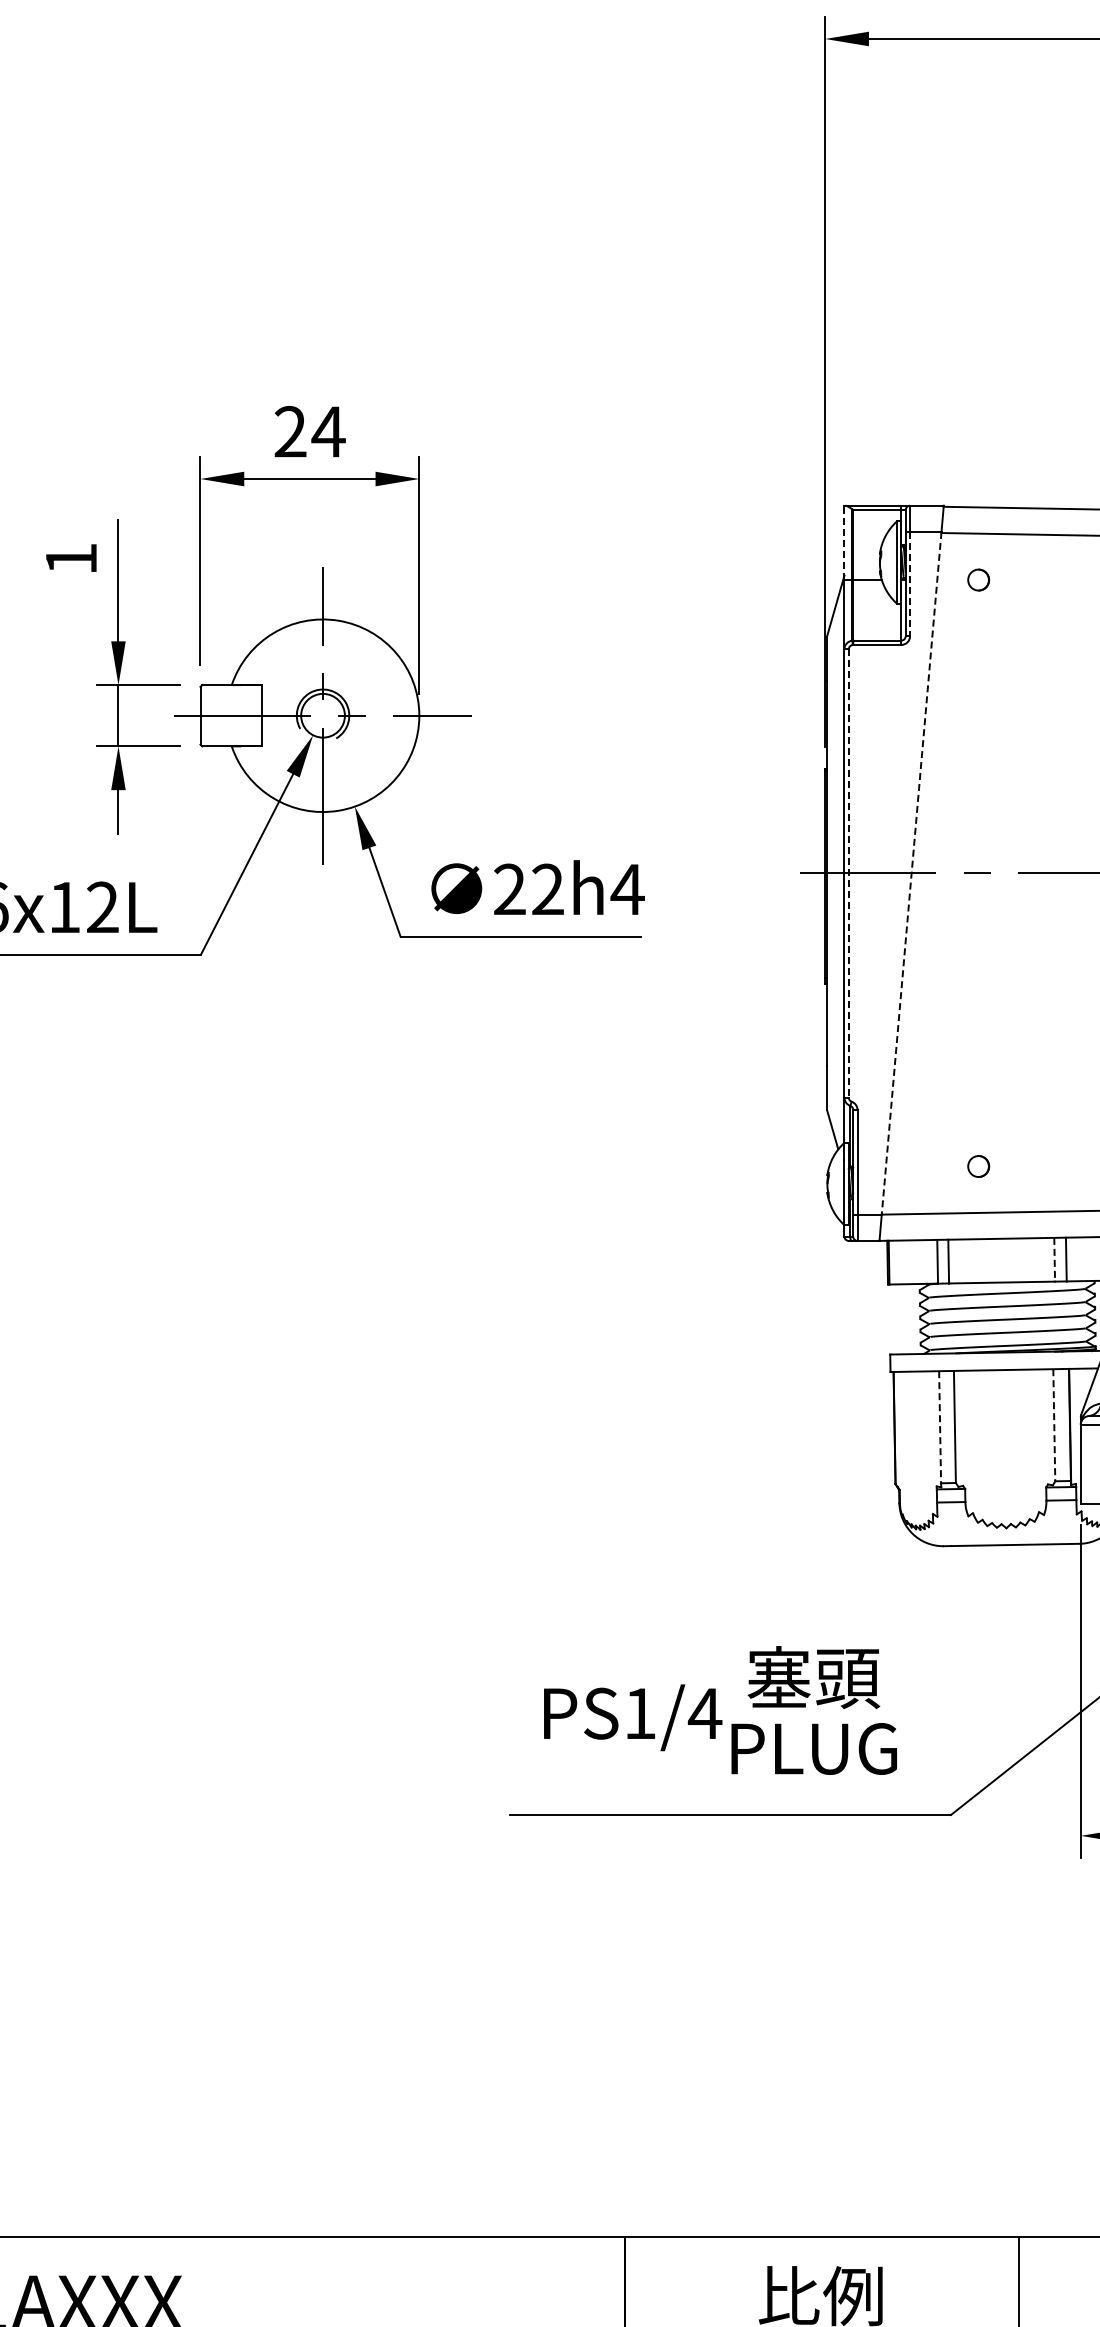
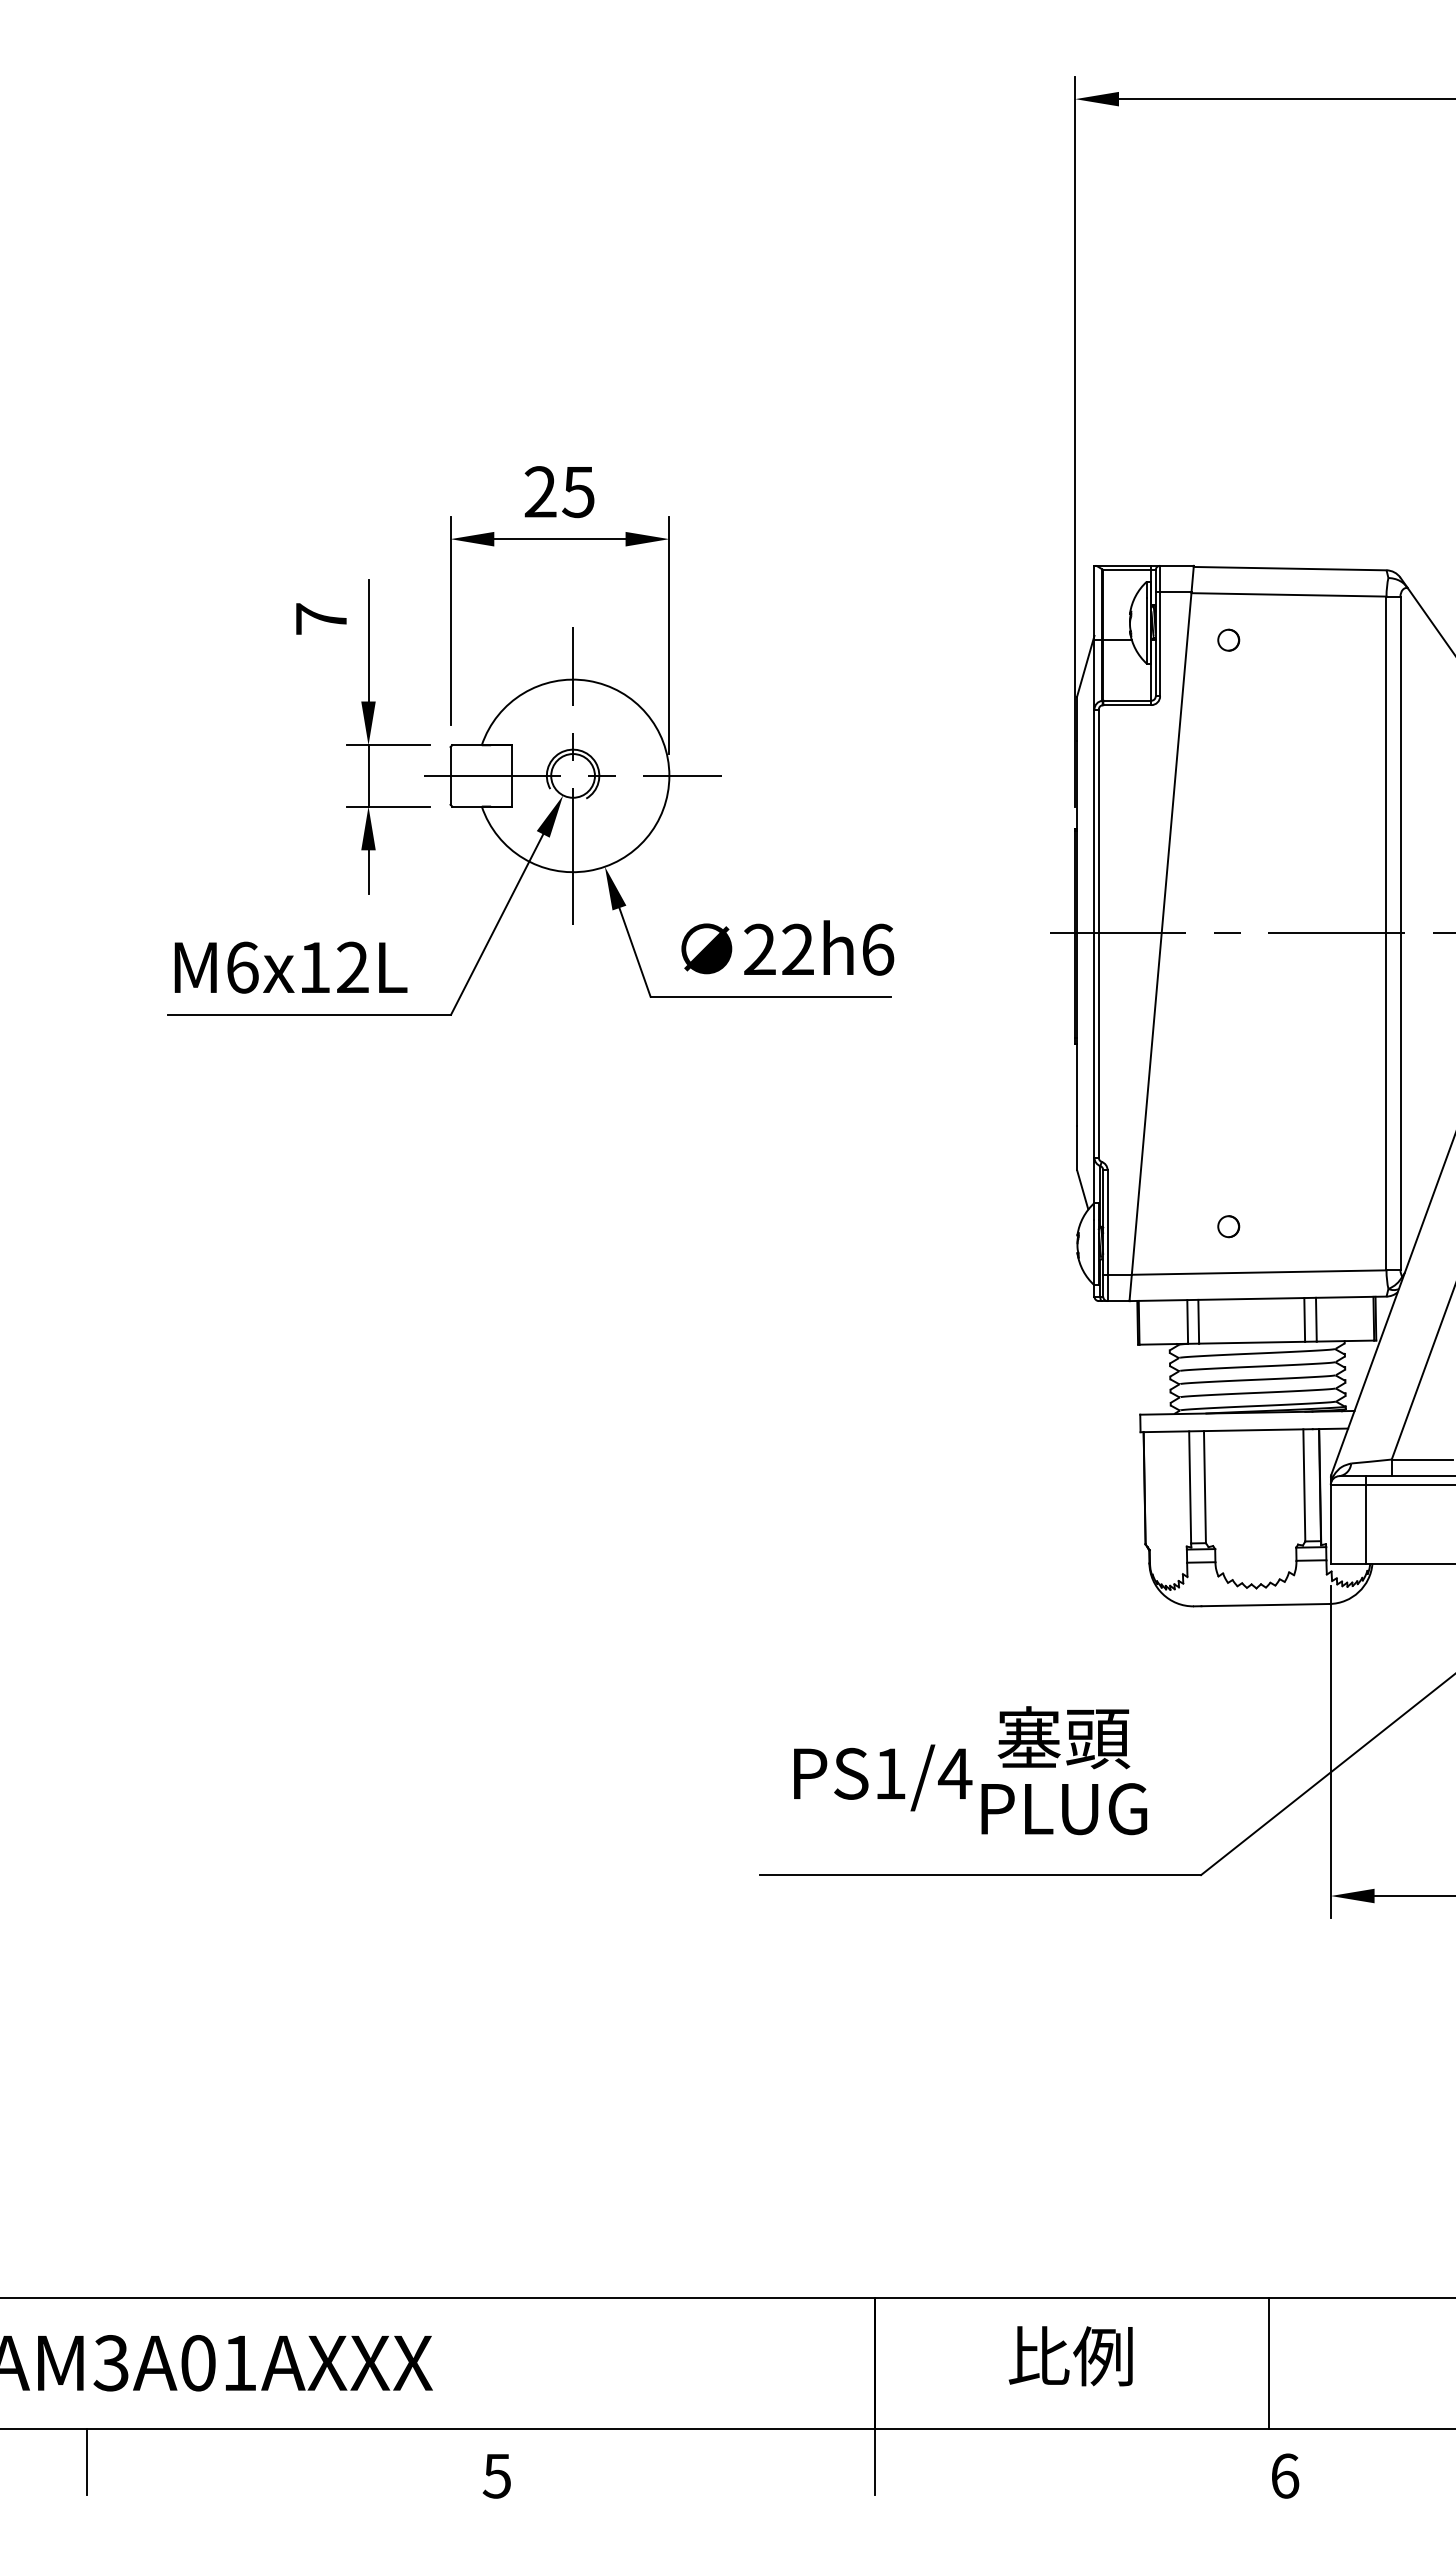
text: (328, 432) -> (578, 492), 24 -> 25
line: (844, 542) -> (1094, 602), dashed -> solid
text: (71, 558) -> (321, 618), 1 -> 7
line: (910, 584) -> (1160, 644), dashed -> solid
line: (911, 873) -> (1161, 933), dashed -> solid
line: (848, 874) -> (1098, 934), dashed -> solid
text: (627, 889) -> (877, 949), 22h4 -> 22h6
line: (1054, 1259) -> (1304, 1319), dashed -> solid
line: (1054, 1425) -> (1304, 1485), dashed -> solid
line: (940, 1427) -> (1190, 1487), dashed -> solid

